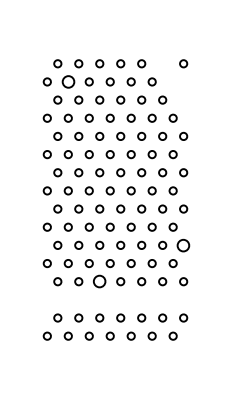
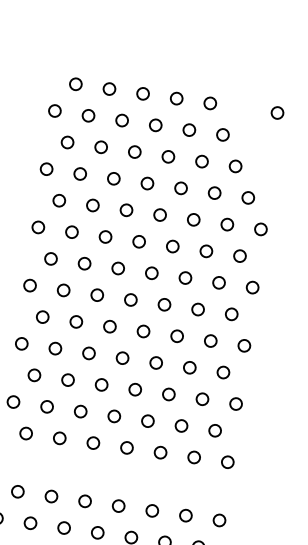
circle: (67, 81) -> (87, 114), size x0.62
circle: (183, 244) -> (236, 402), size x0.62
circle: (99, 281) -> (92, 442), size x0.62

